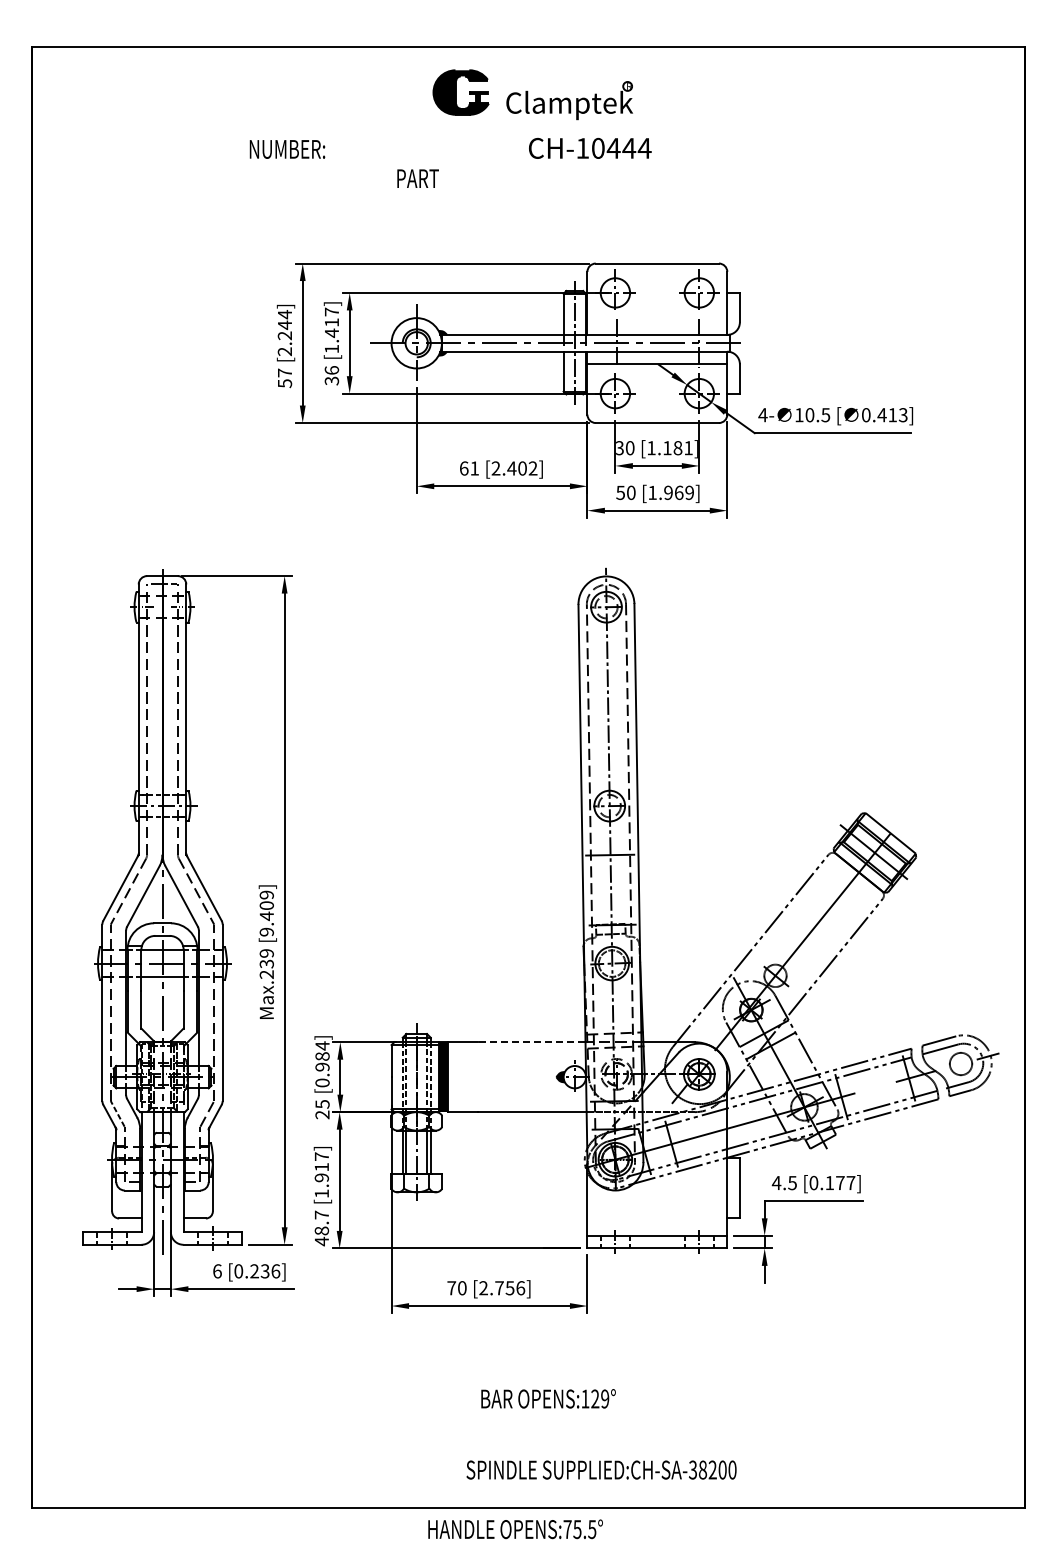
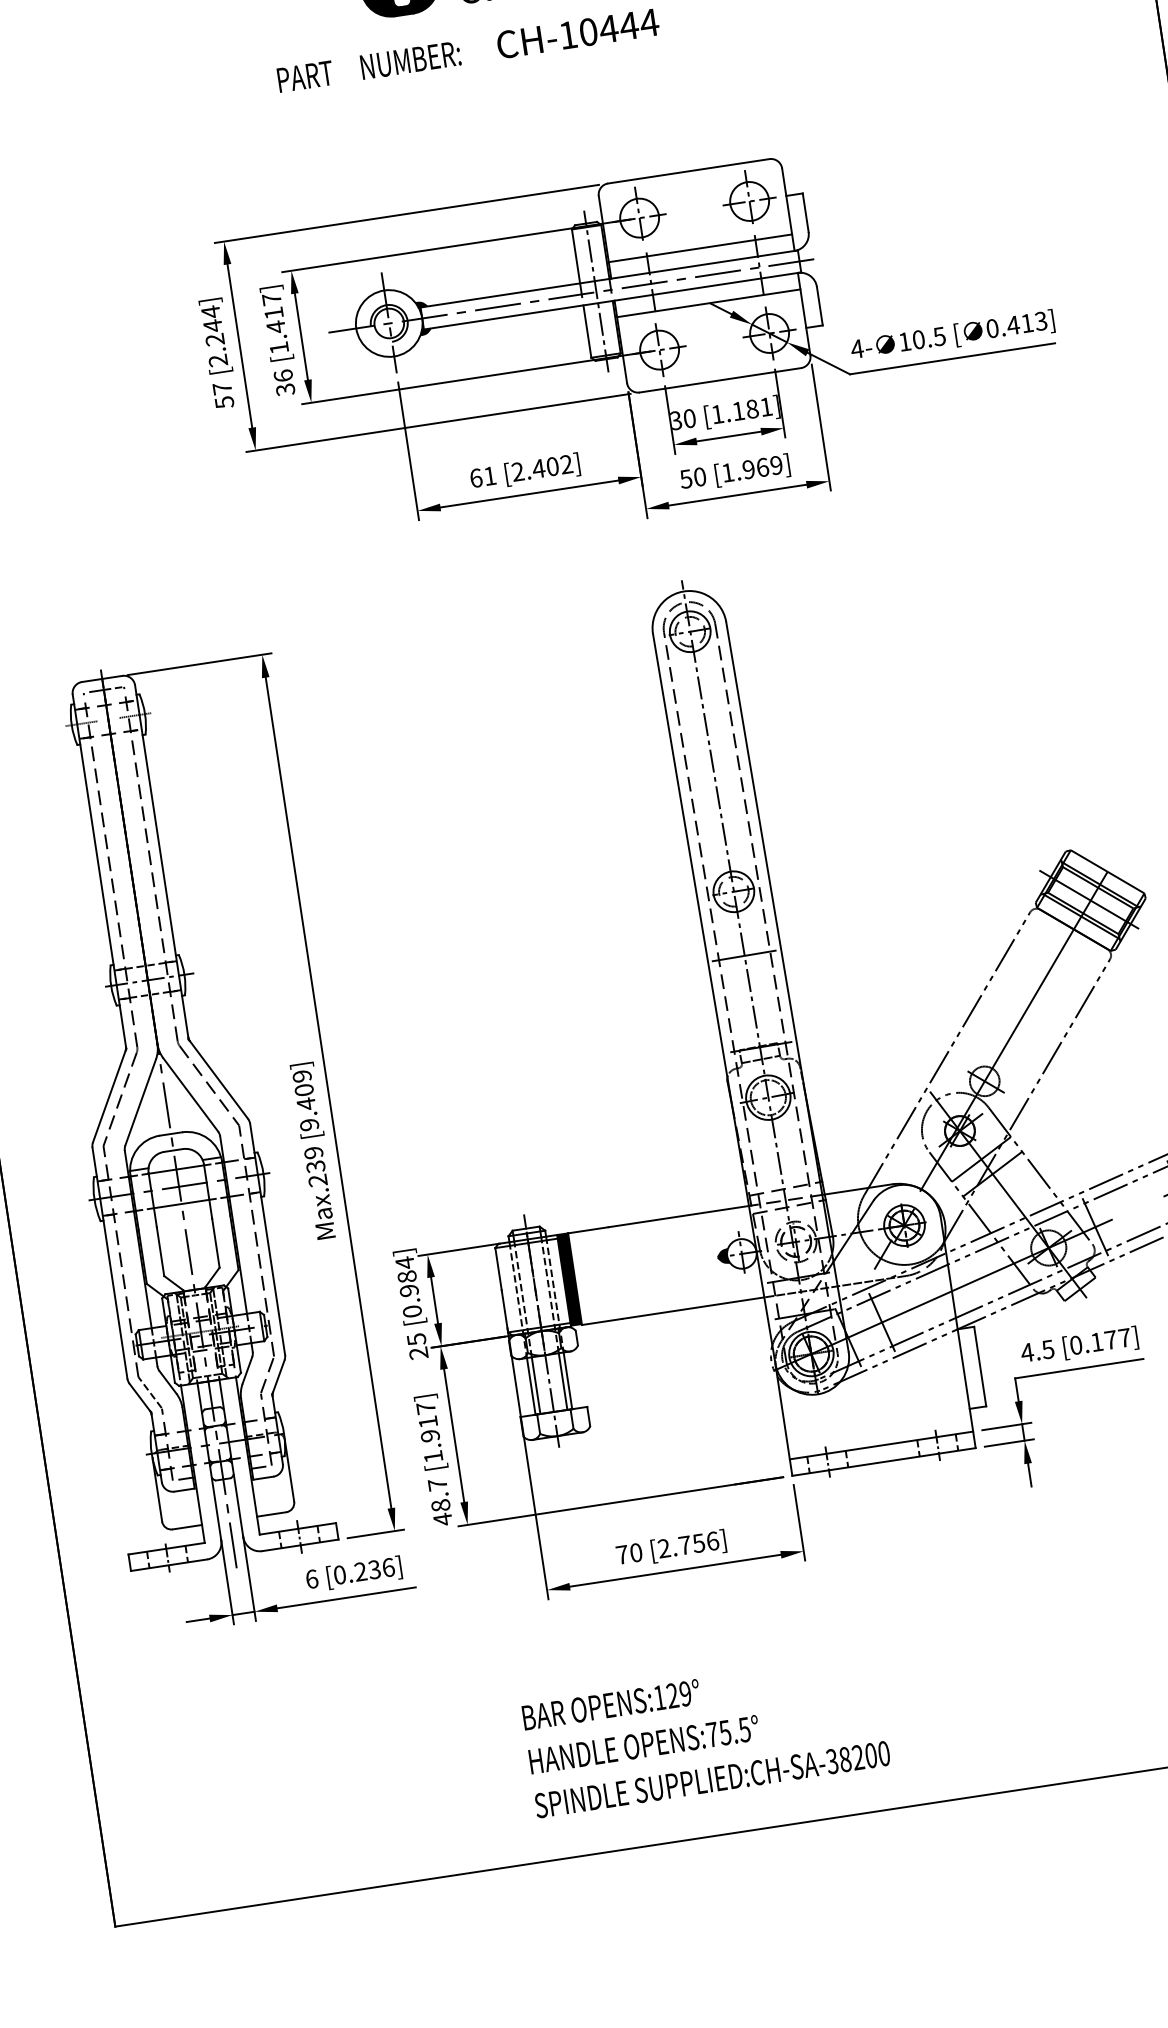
text: (287, 149) -> (410, 60), moved
text: (417, 178) -> (304, 76), moved
line: (657, 322) -> (700, 248), added
line: (531, 1042) -> (678, 1217), dashed -> solid
text: (548, 1398) -> (611, 1704), moved
text: (601, 1469) -> (712, 1778), moved
text: (515, 1529) -> (644, 1745), moved

